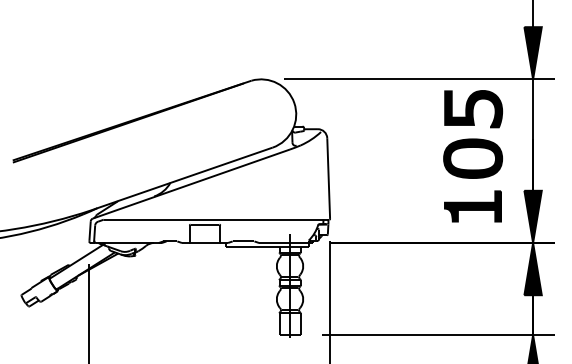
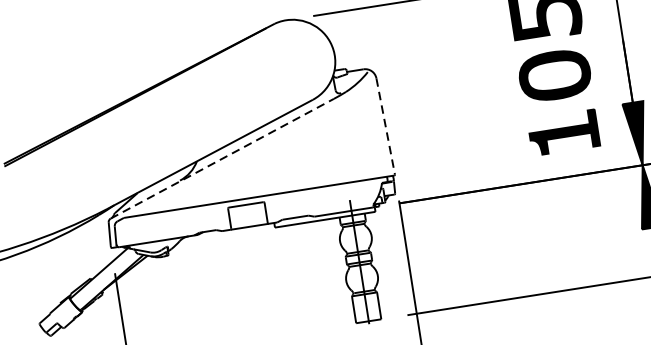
line: (328, 179) -> (385, 127), solid -> dashed
line: (191, 183) -> (222, 158), solid -> dashed

